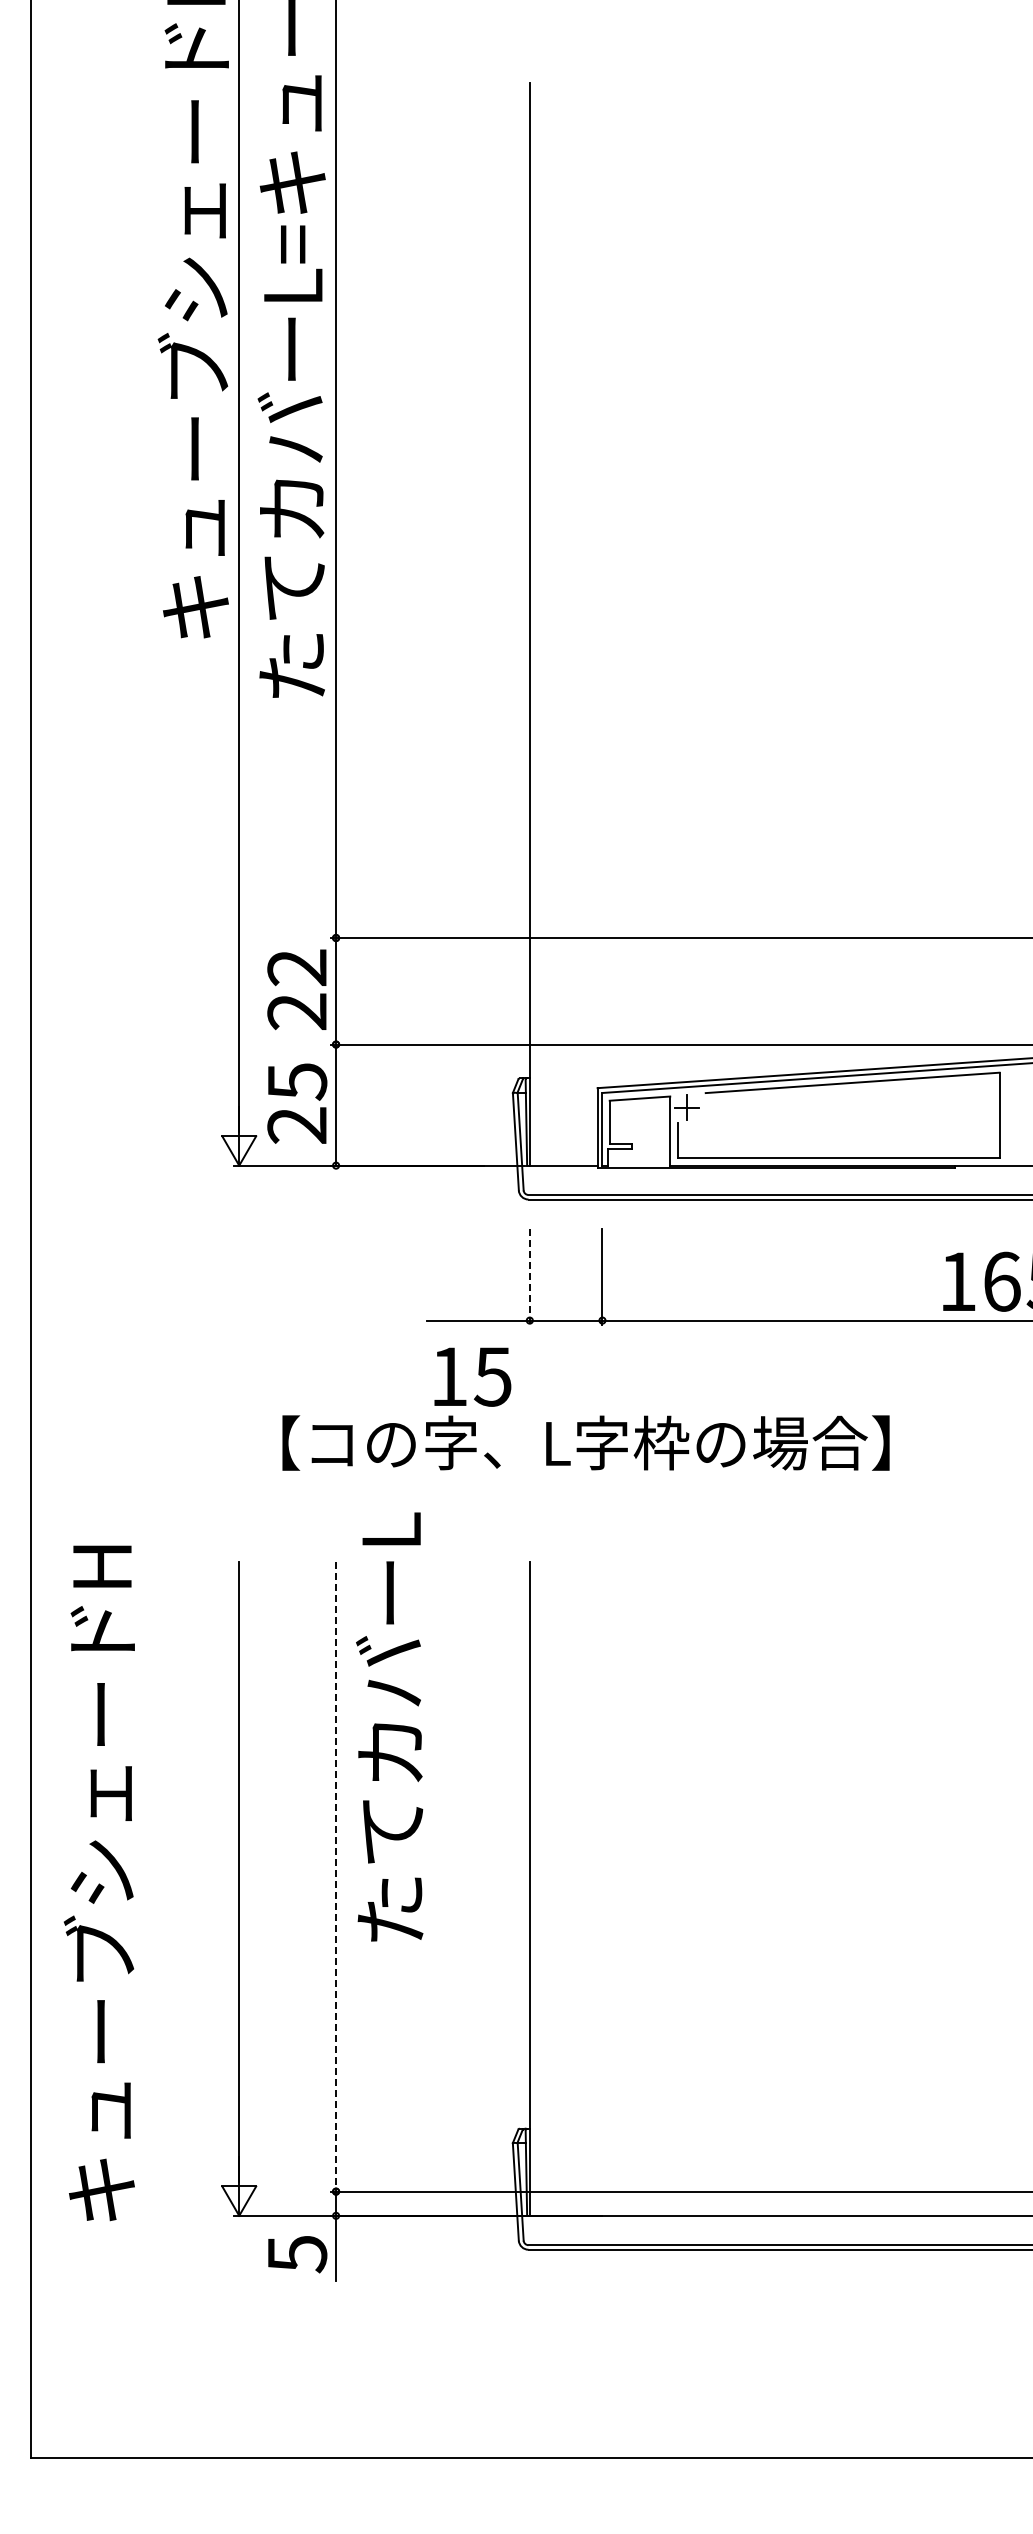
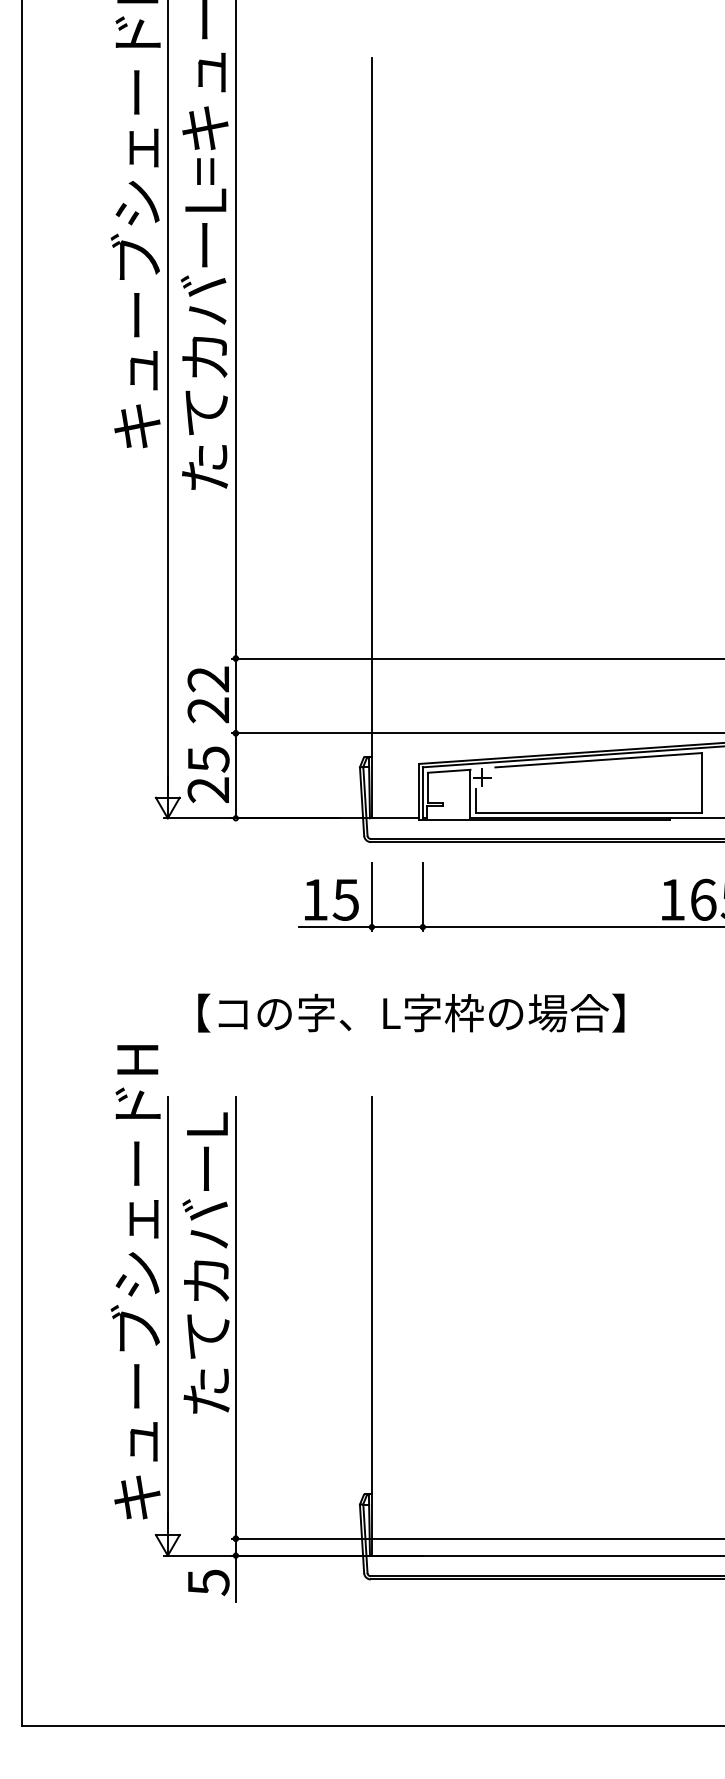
line: (529, 1277) -> (371, 896), dashed -> solid
text: (472, 1376) -> (331, 899), moved
text: (389, 1726) -> (205, 1262), moved
line: (336, 1876) -> (236, 1317), dashed -> solid
text: (98, 1883) -> (135, 1282), moved

